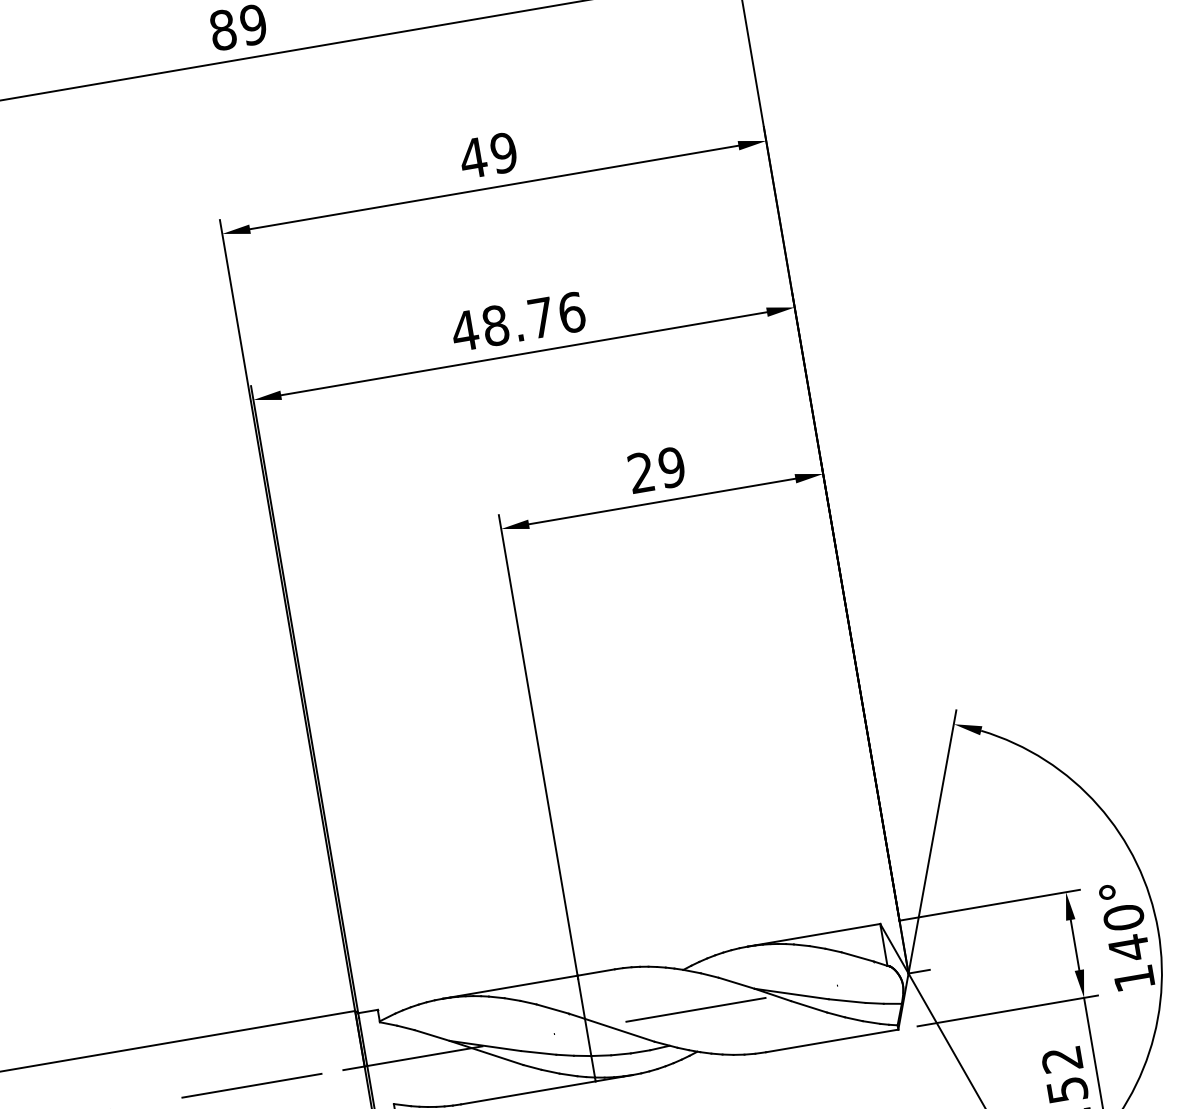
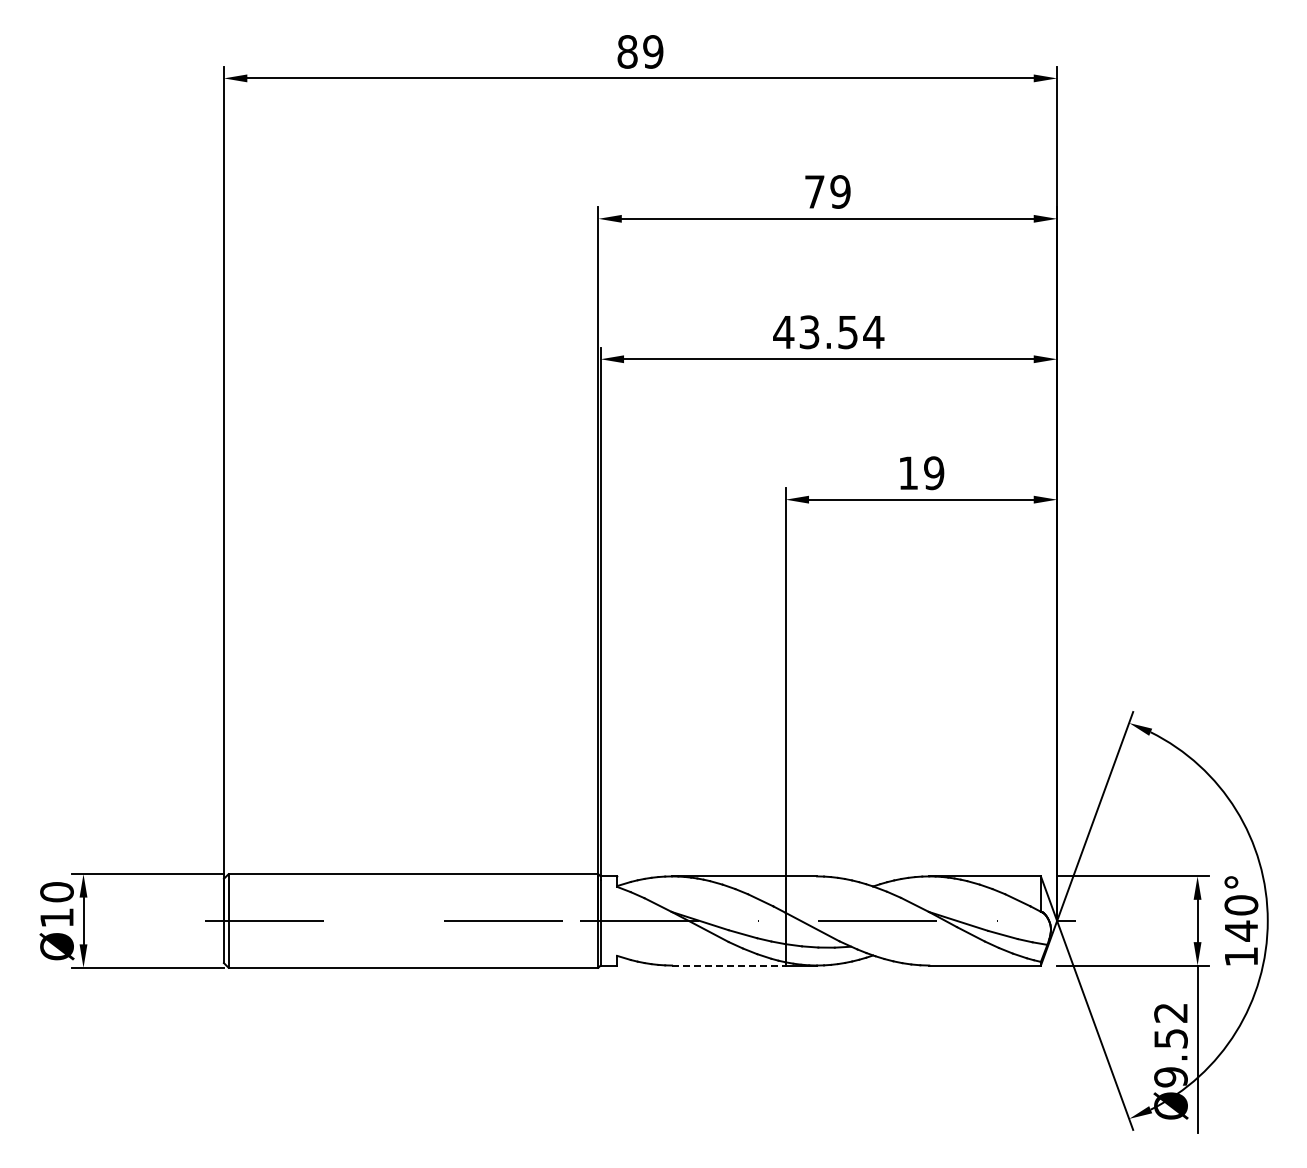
text: (473, 157) -> (814, 191), 49 -> 79
text: (533, 319) -> (841, 332), 48.76 -> 43.54
text: (640, 472) -> (907, 472), 29 -> 19
line: (527, 1092) -> (728, 965), solid -> dashed

